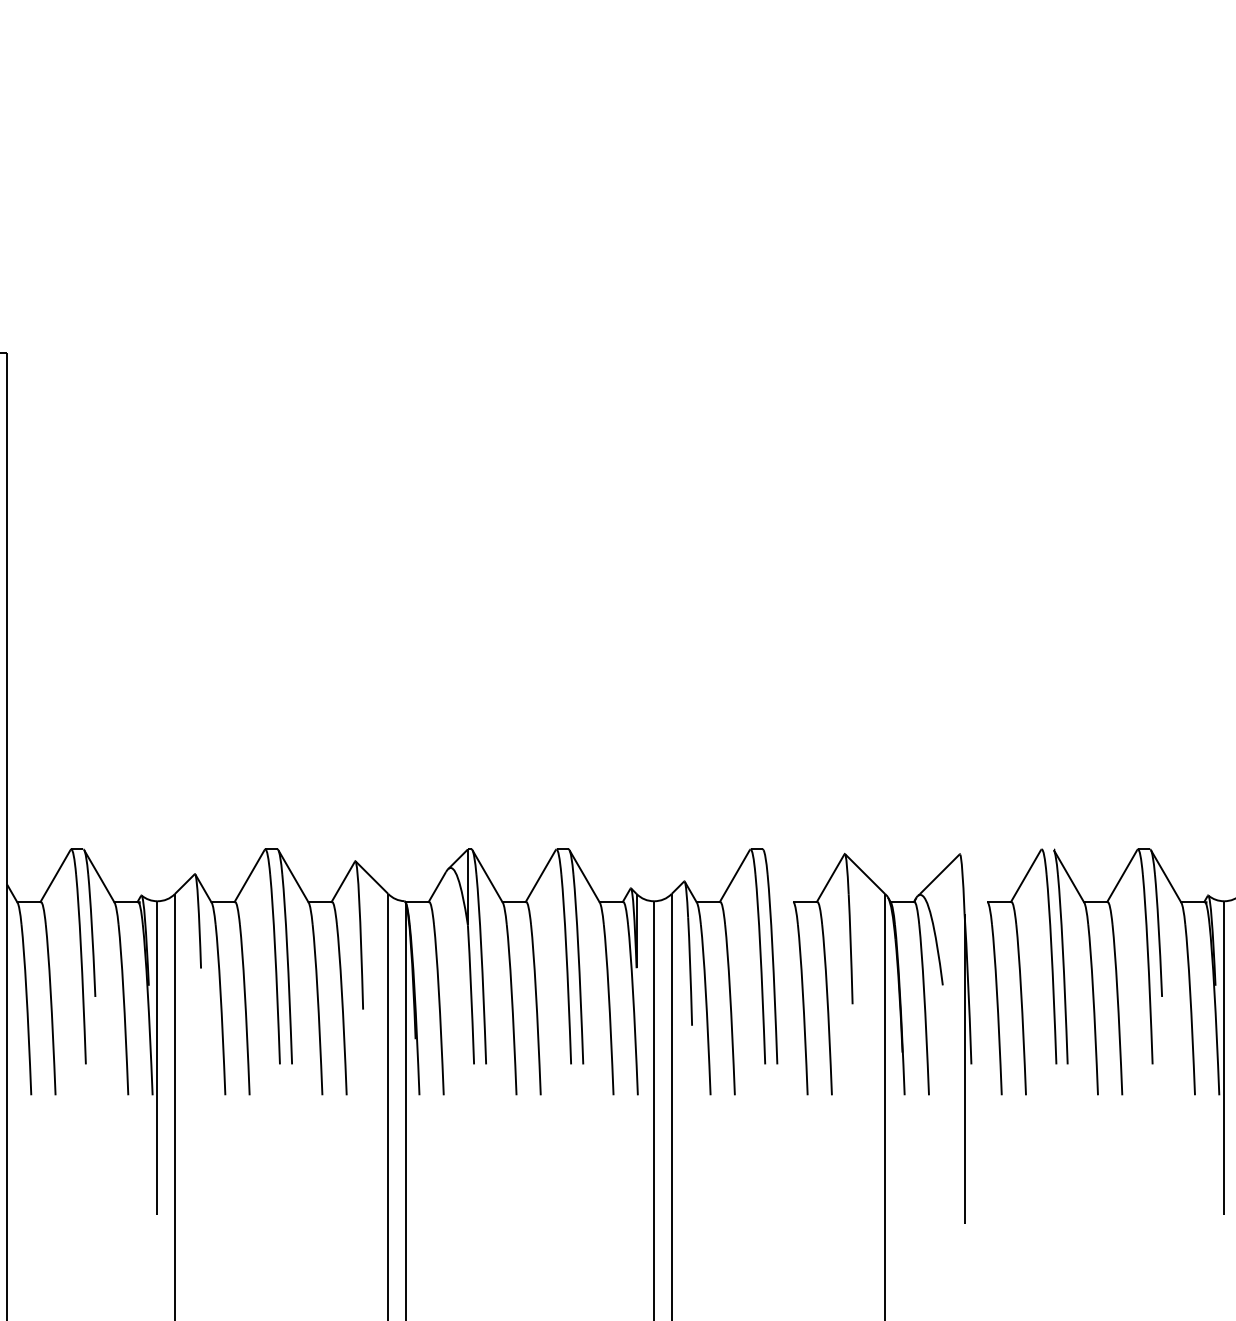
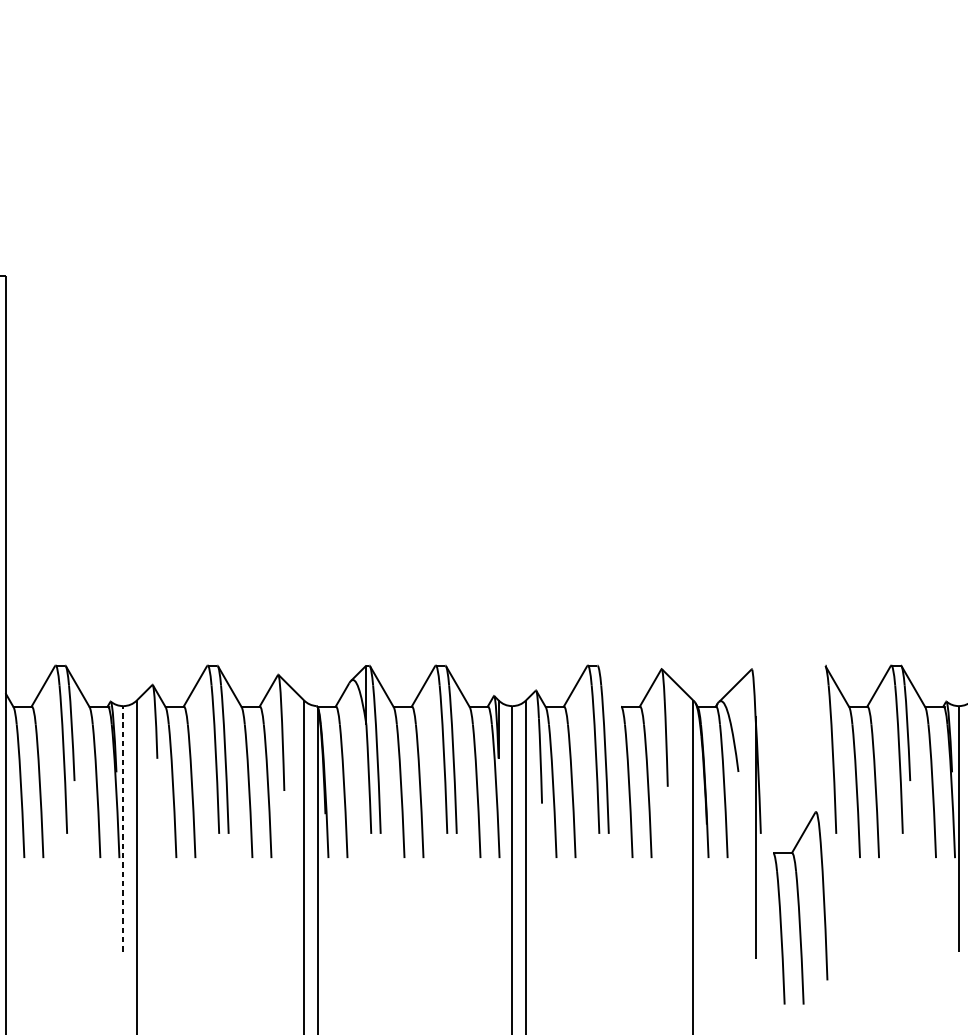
part: (1022, 971) -> (800, 907), moved
line: (157, 1058) -> (123, 829), solid -> dashed

